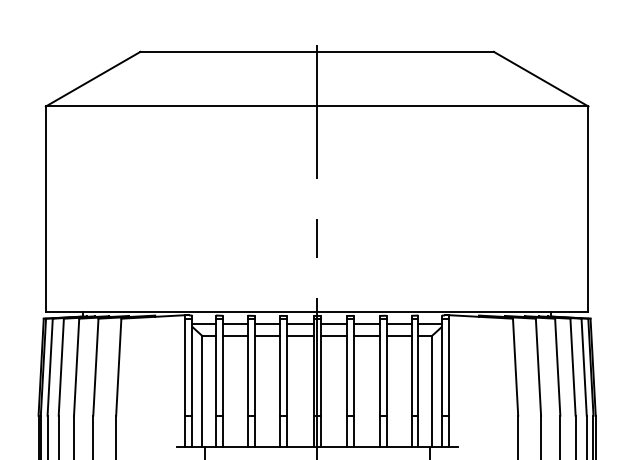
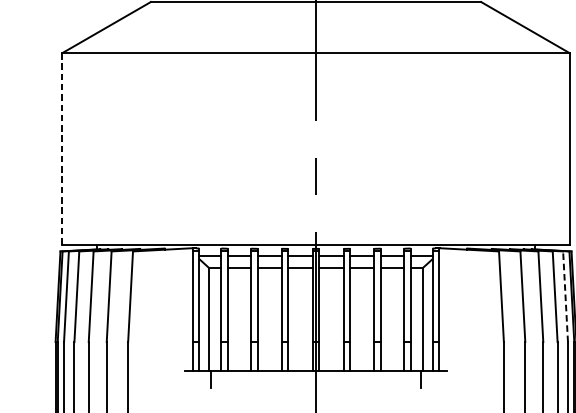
line: (45, 209) -> (62, 149), solid -> dashed
line: (584, 367) -> (565, 297), solid -> dashed

